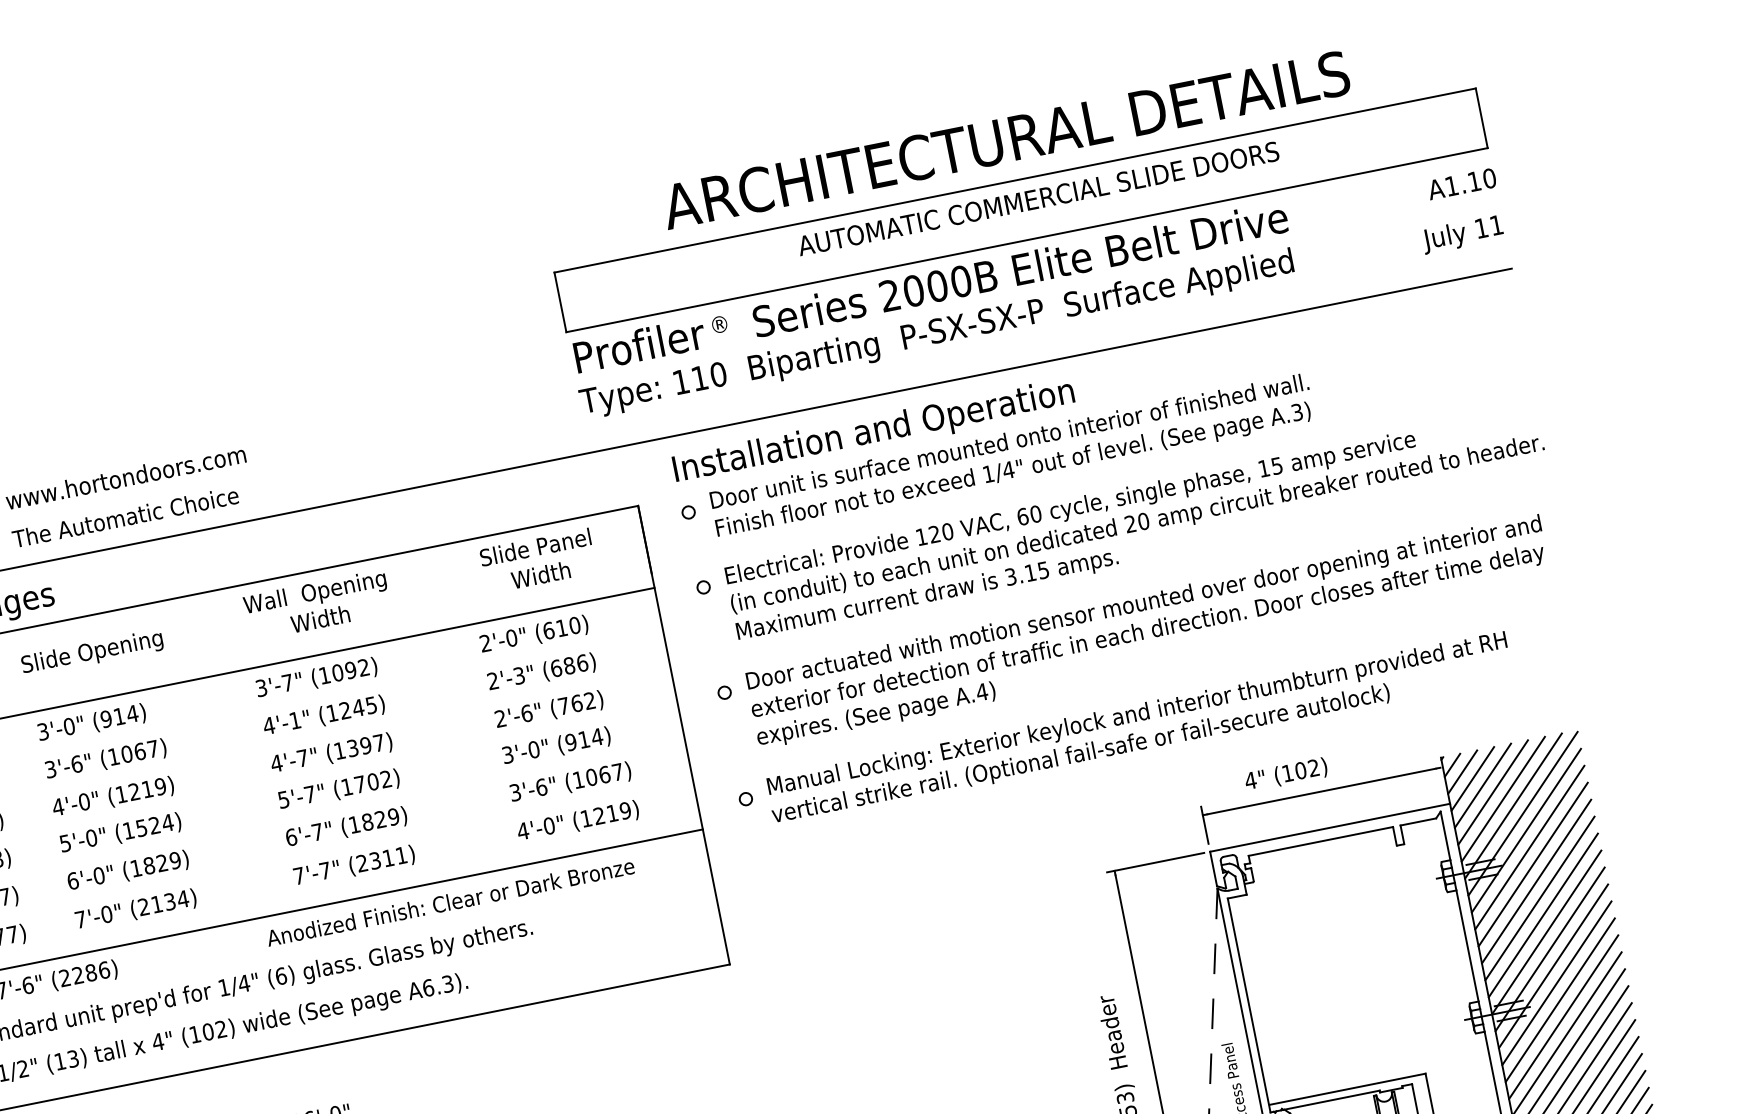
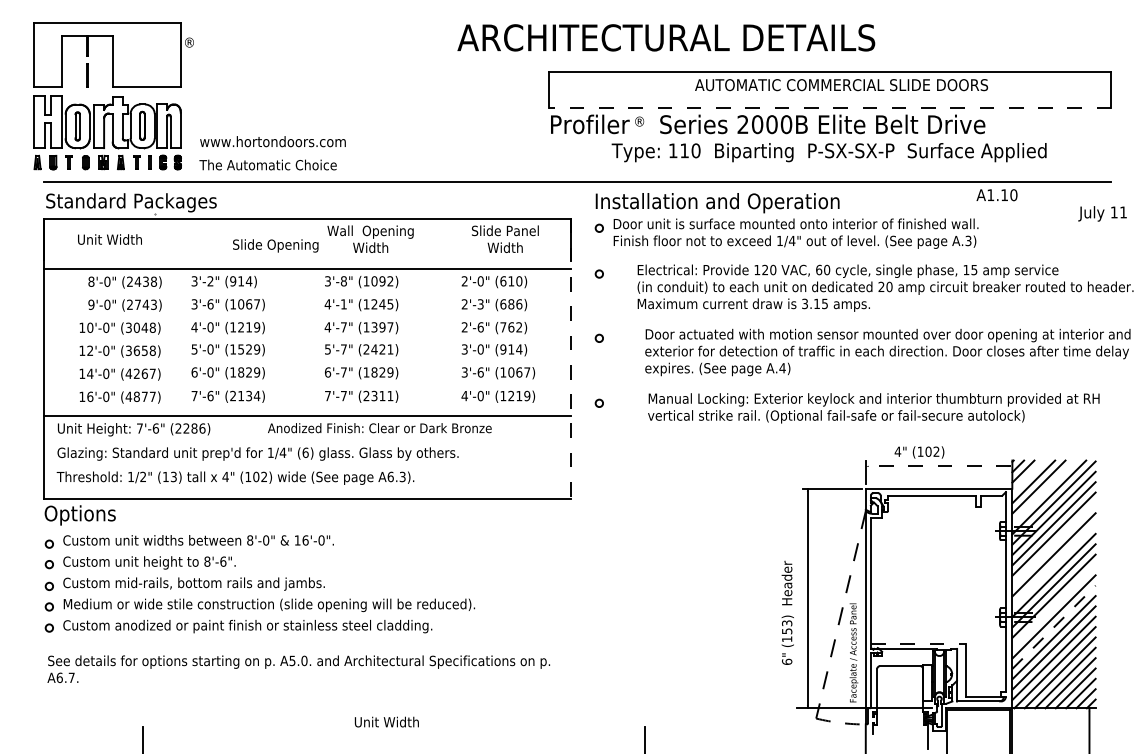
text: (1006, 139) -> (666, 37), moved
text: (1461, 184) -> (996, 195), moved
text: (1462, 233) -> (1102, 213), moved
line: (1026, 241) -> (829, 108), solid -> dashed
text: (935, 333) -> (828, 152), moved
text: (1137, 523) -> (885, 287), moved
text: (1148, 632) -> (887, 352), moved
text: (91, 652) -> (275, 245), moved
text: (287, 683) -> (343, 281), 3'-7" -> 3'-8"
text: (69, 726) -> (210, 281), 3'-0" -> 3'-2"
text: (1139, 729) -> (873, 408), moved
line: (684, 736) -> (570, 359), solid -> dashed
line: (1472, 778) -> (1028, 476), removed
text: (366, 783) -> (378, 349), (1702) -> (2421)
line: (1321, 791) -> (938, 466), solid -> dashed
line: (1502, 799) -> (1043, 492), removed
text: (166, 823) -> (256, 349), (1524) -> (1529)
line: (1535, 881) -> (1053, 544), removed
text: (450, 902) -> (379, 428), moved
text: (106, 913) -> (210, 395), 7'-0" -> 7'-6"
line: (1542, 914) -> (1053, 564), removed
line: (1556, 983) -> (1053, 606), removed
line: (1564, 1017) -> (1054, 627), solid -> dashed
line: (1347, 1089) -> (918, 644), solid -> dashed

